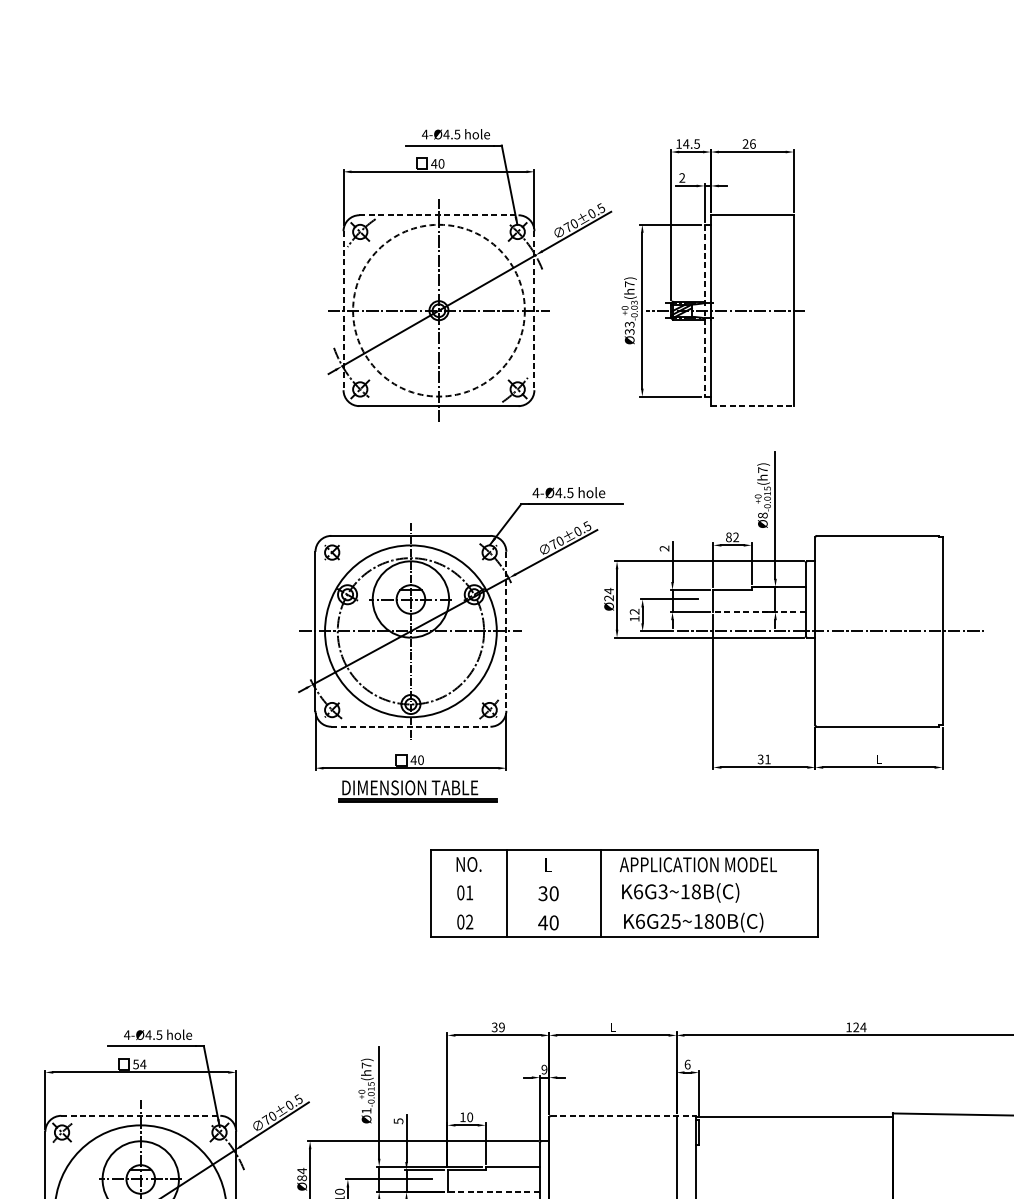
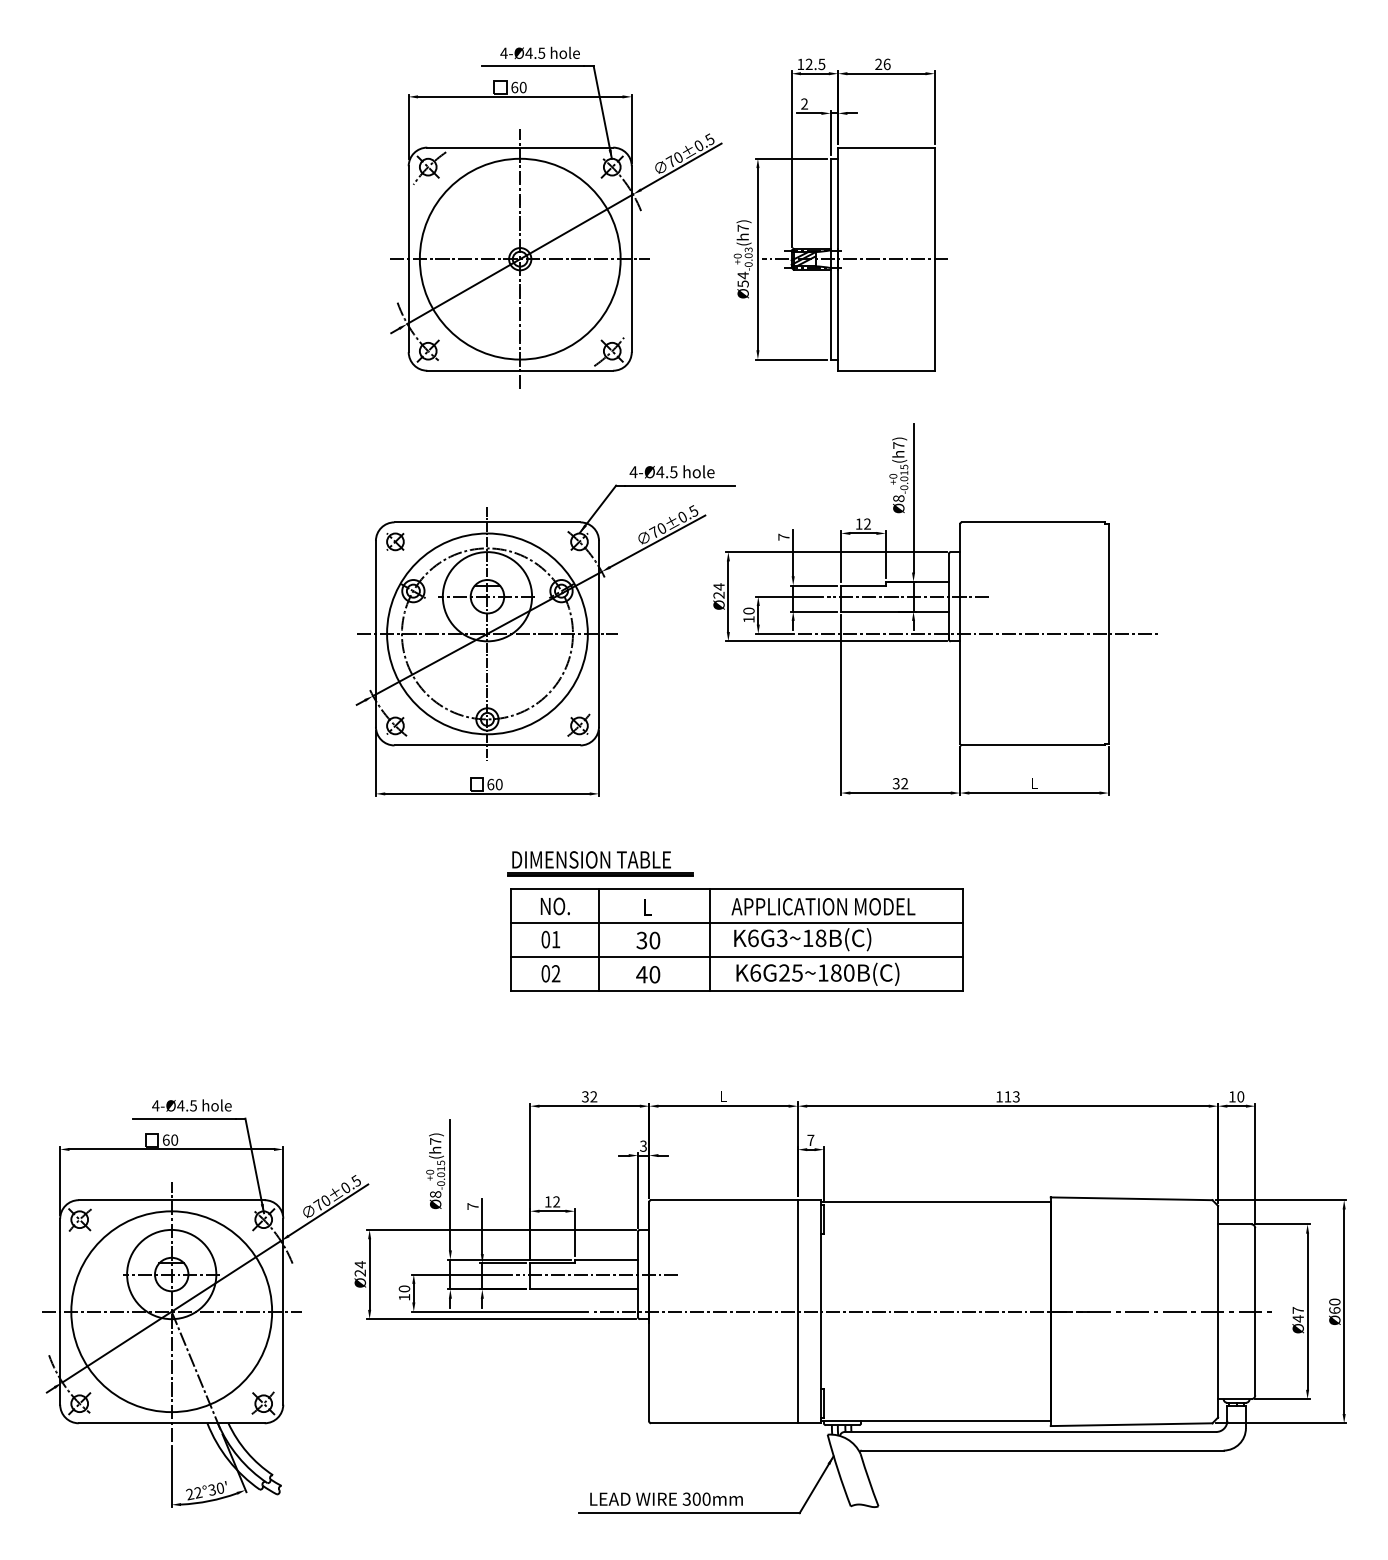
text: (685, 143) -> (808, 63), 14.5 -> 12.5
text: (434, 163) -> (514, 87), 40 -> 60
line: (439, 215) -> (520, 147), dashed -> solid
line: (343, 310) -> (408, 259), dashed -> solid
circle: (438, 310) -> (519, 258), dashed -> solid
line: (534, 310) -> (631, 259), dashed -> solid
line: (704, 310) -> (830, 259), dashed -> solid
text: (629, 327) -> (742, 278), Ø33 -> Ø54
line: (752, 405) -> (886, 370), dashed -> solid
text: (728, 536) -> (858, 523), 82 -> 12
text: (664, 547) -> (783, 536), 2 -> 7
line: (770, 599) -> (907, 596), added
text: (634, 611) -> (748, 610), 12 -> 10
line: (759, 612) -> (894, 611), dashed -> solid
line: (506, 630) -> (599, 633), dashed -> solid
line: (410, 726) -> (487, 745), dashed -> solid
text: (767, 759) -> (904, 783), 31 -> 32
text: (413, 760) -> (490, 784), 40 -> 60
part: (417, 790) -> (600, 863), moved
line: (624, 879) -> (736, 923), added
line: (624, 908) -> (736, 957), added
text: (501, 1027) -> (593, 1096), 39 -> 32
text: (860, 1027) -> (1012, 1096), 124 -> 113
text: (139, 1063) -> (170, 1139), 54 -> 60
text: (687, 1064) -> (810, 1140), 6 -> 7
text: (544, 1069) -> (643, 1145), 9 -> 3
text: (366, 1110) -> (435, 1194), Ø1 -> Ø8
line: (140, 1116) -> (171, 1200), dashed -> solid
text: (469, 1116) -> (556, 1201), 10 -> 12
line: (623, 1116) -> (735, 1200), dashed -> solid
text: (398, 1121) -> (472, 1206), 5 -> 7
text: (302, 1177) -> (360, 1272), Ø84 -> Ø24
line: (504, 1179) -> (596, 1274), added
line: (493, 1192) -> (584, 1289), dashed -> solid

